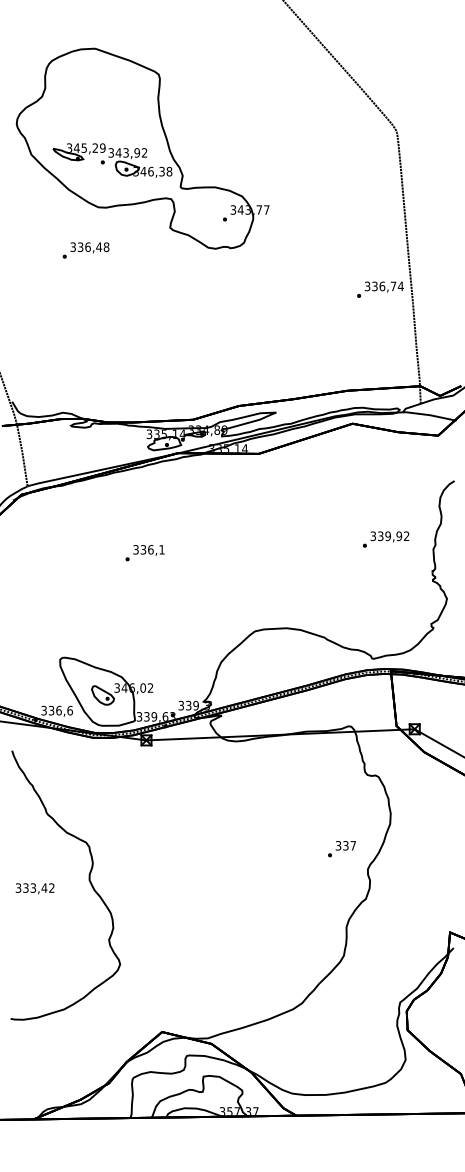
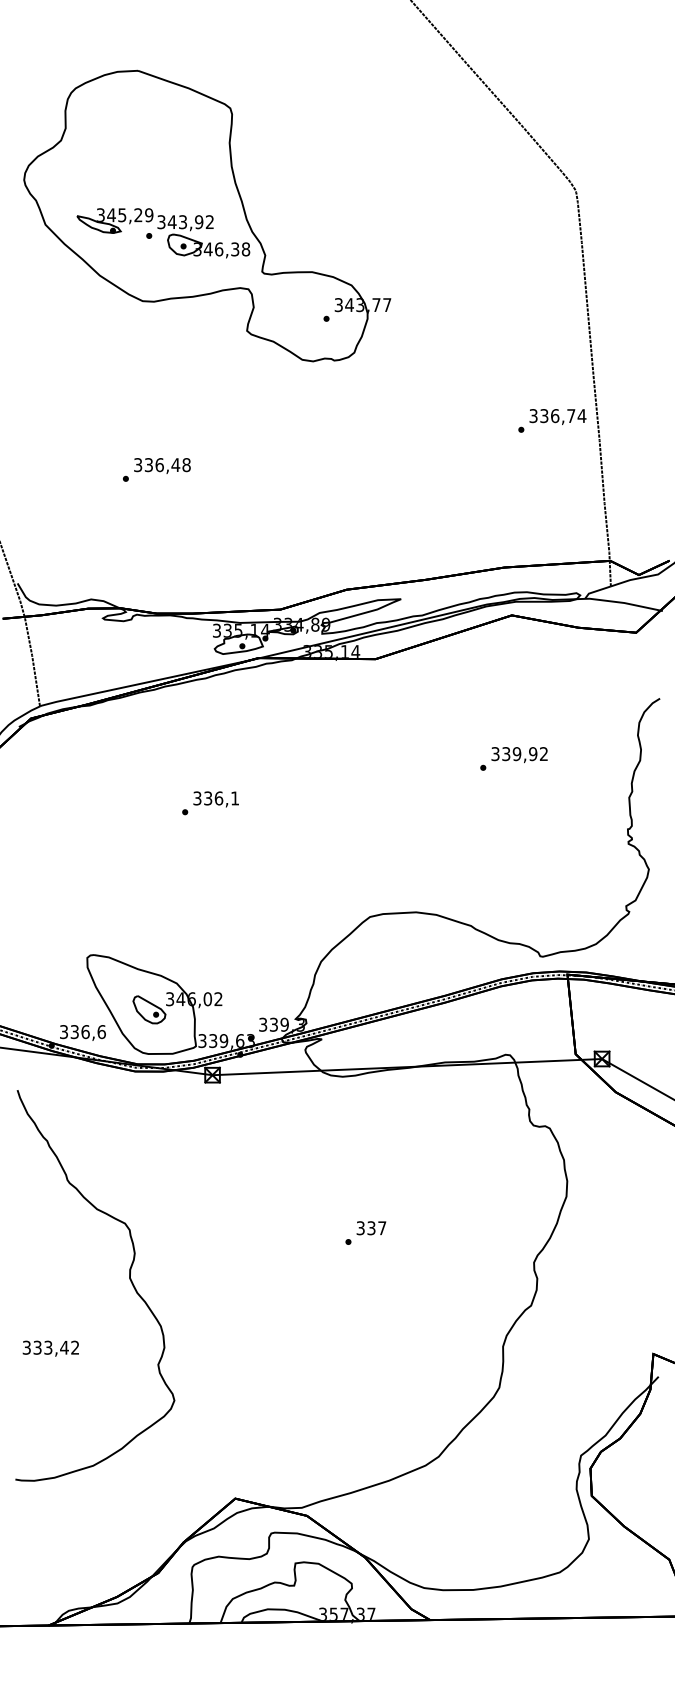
text: (85, 250) -> (156, 469), moved
text: (386, 539) -> (514, 758), moved
text: (341, 849) -> (365, 1233), moved
text: (34, 888) -> (50, 1348), moved

